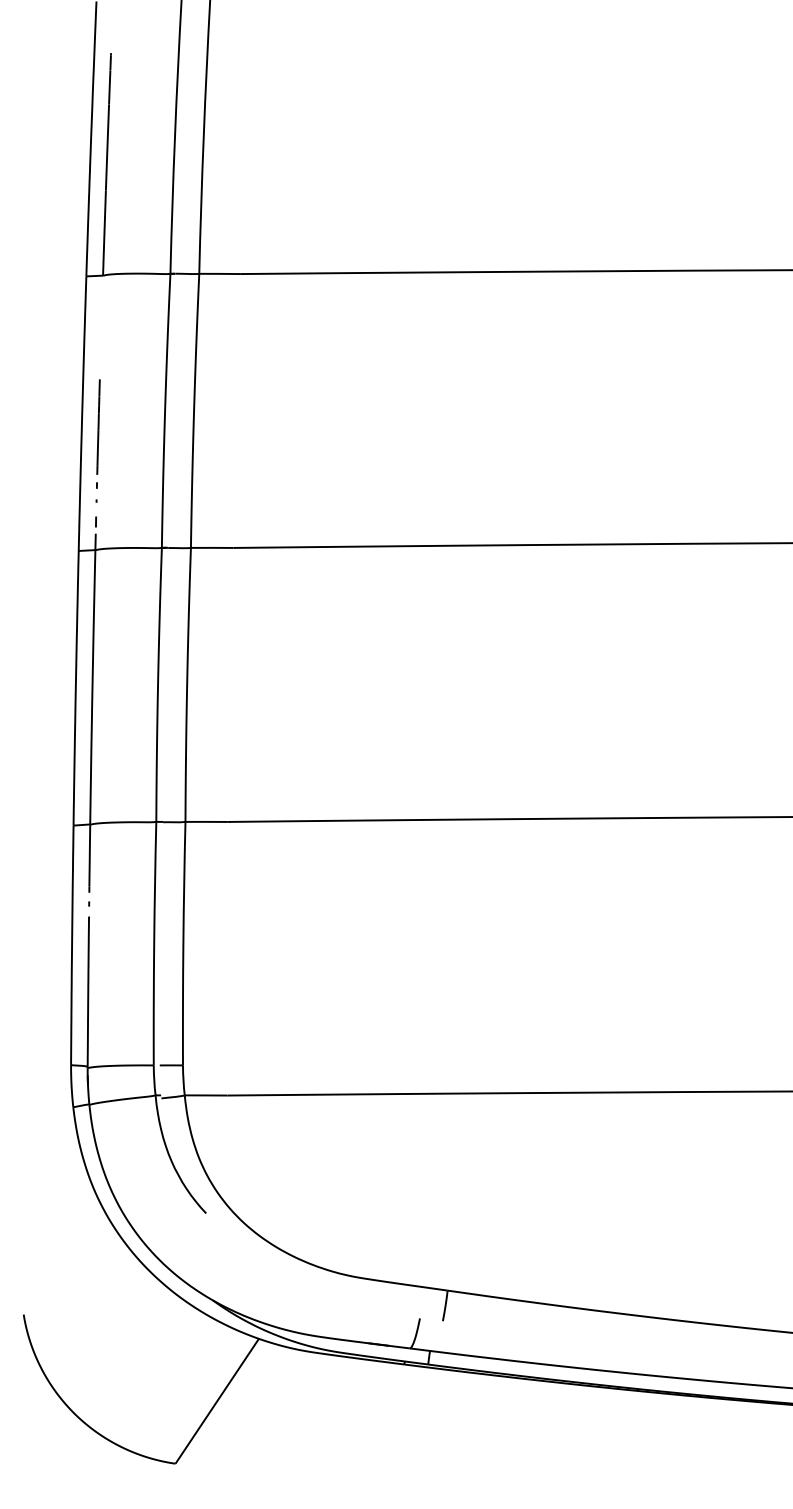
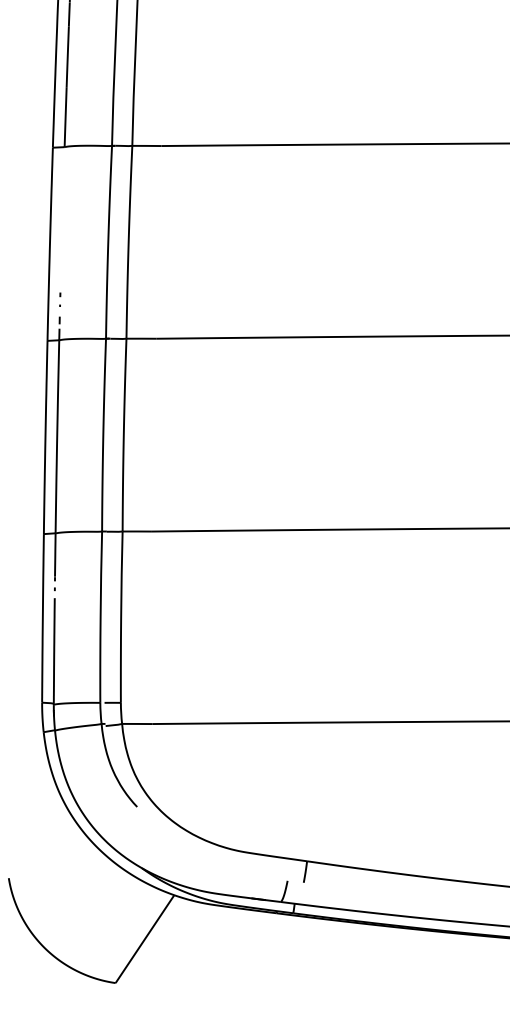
line: (98, 426) -> (61, 253), removed

